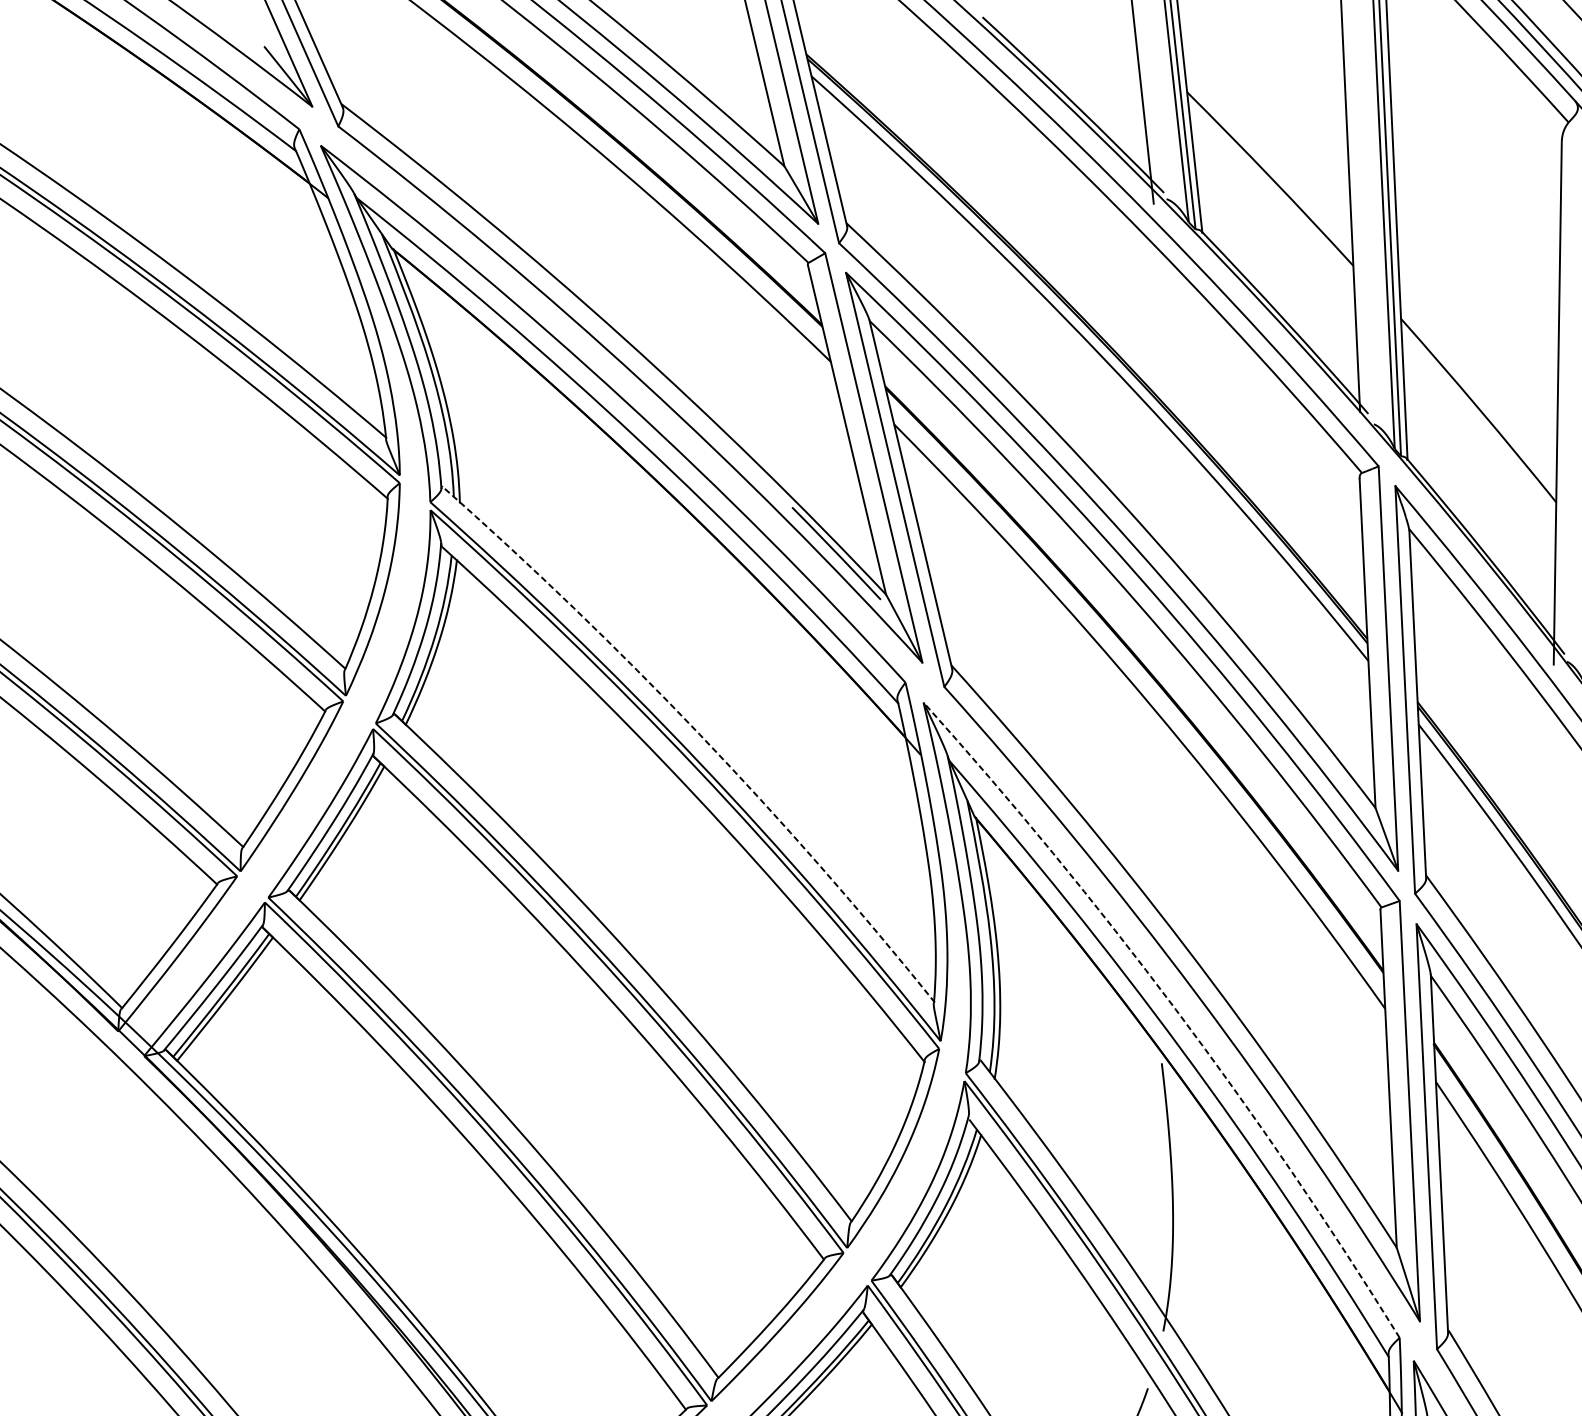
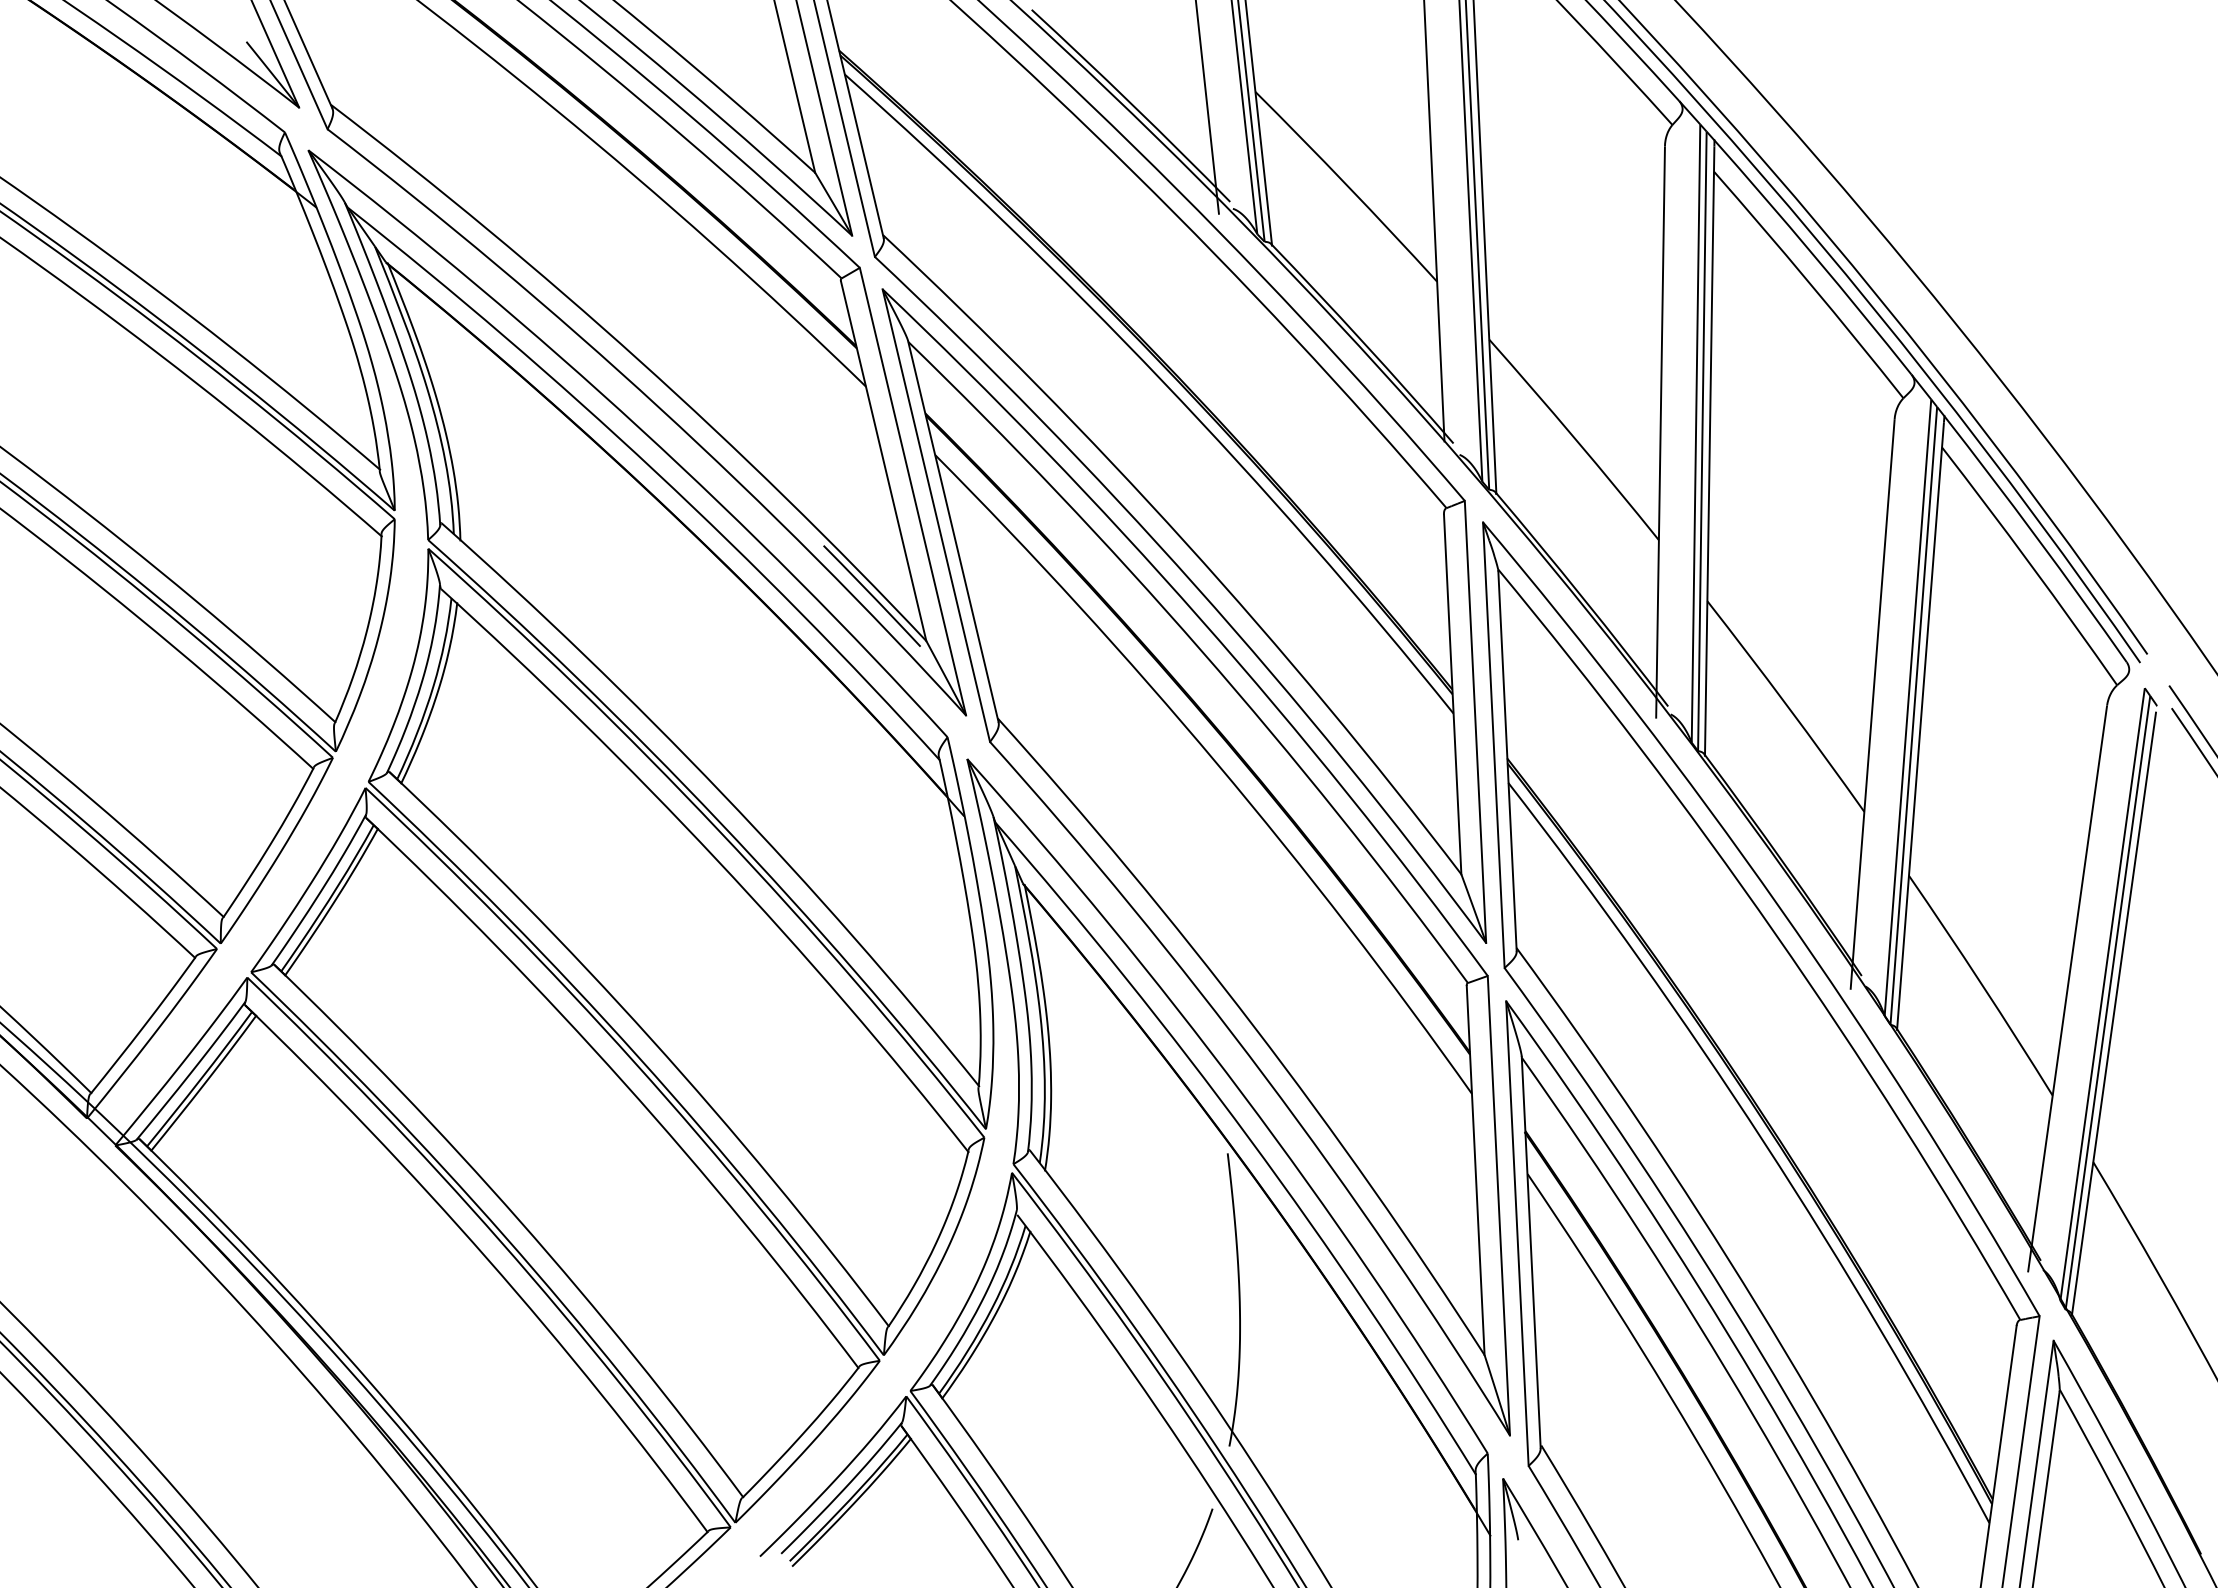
arc: (699, 734) -> (722, 793), dashed -> solid
arc: (1176, 1009) -> (1243, 1094), dashed -> solid

